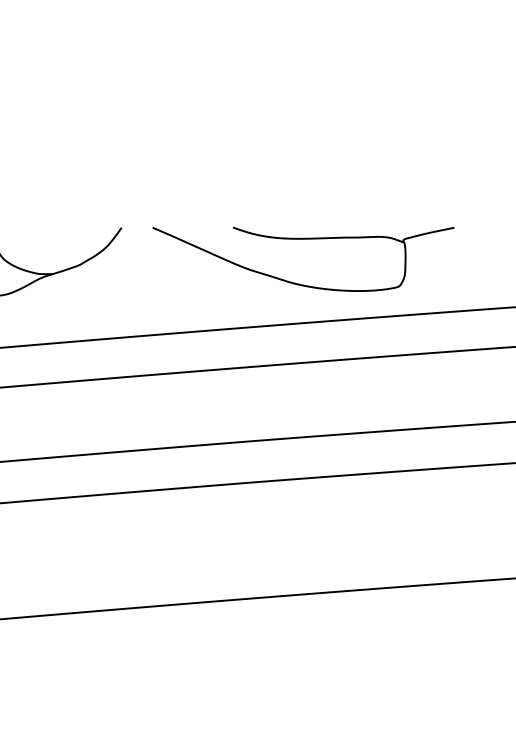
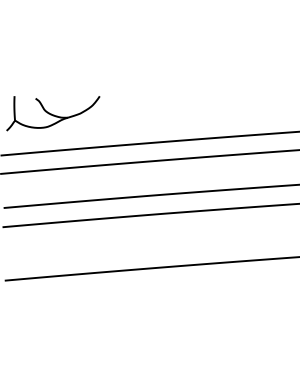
part: (302, 241) -> (183, 102), removed

